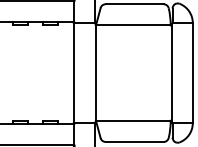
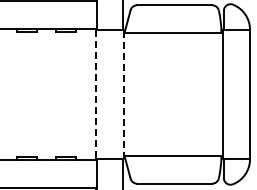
line: (73, 73) -> (95, 94), solid -> dashed
line: (95, 73) -> (124, 94), solid -> dashed

